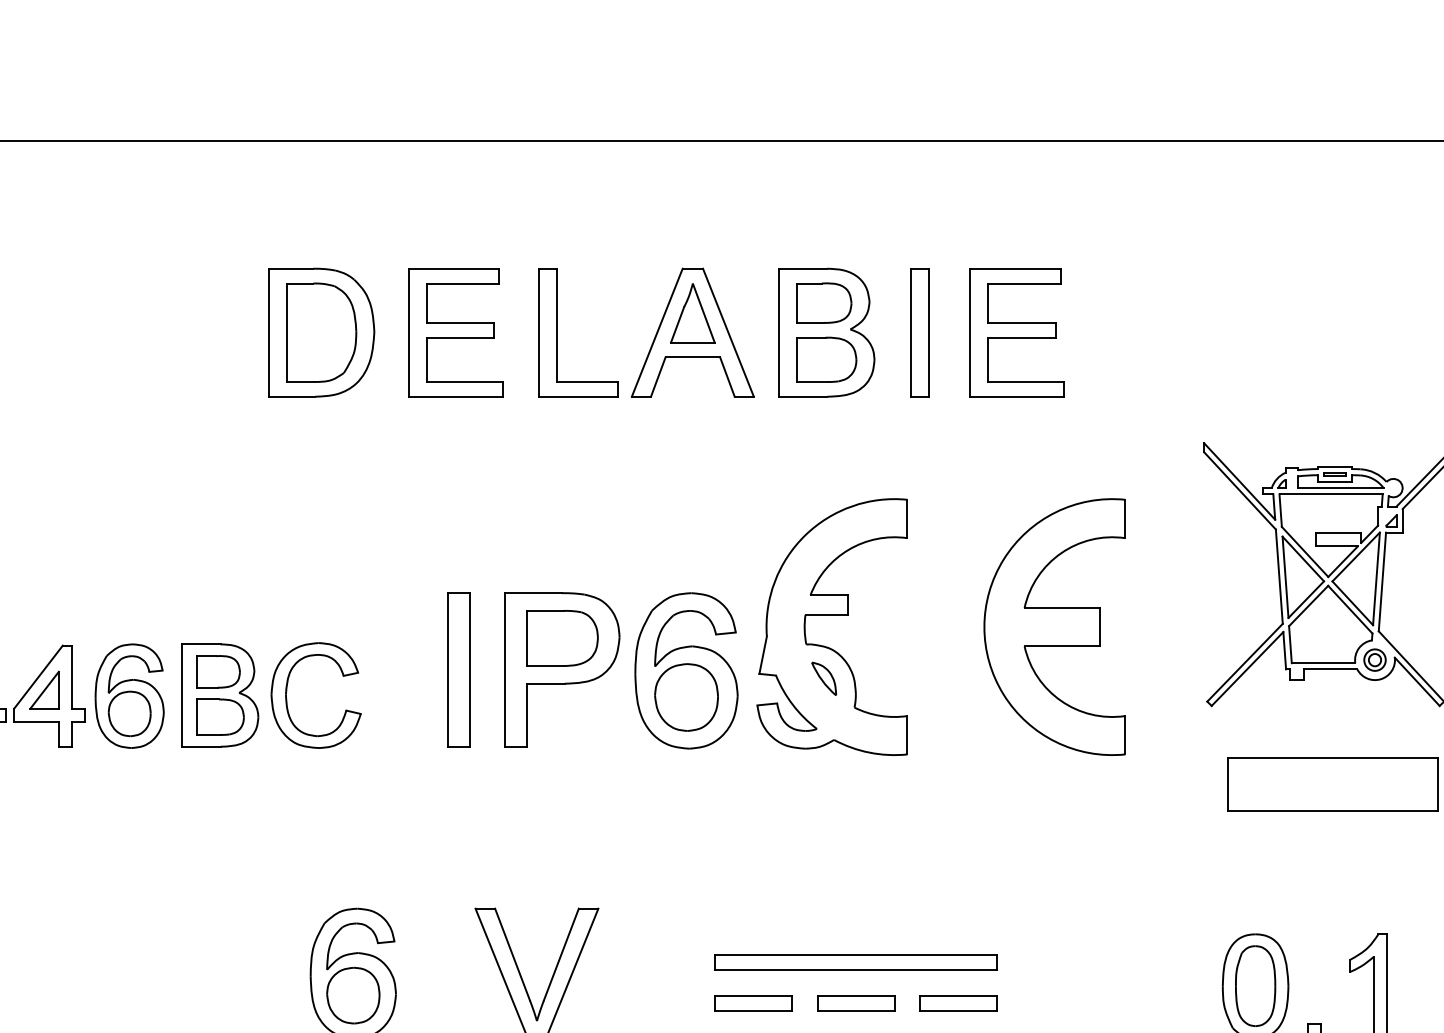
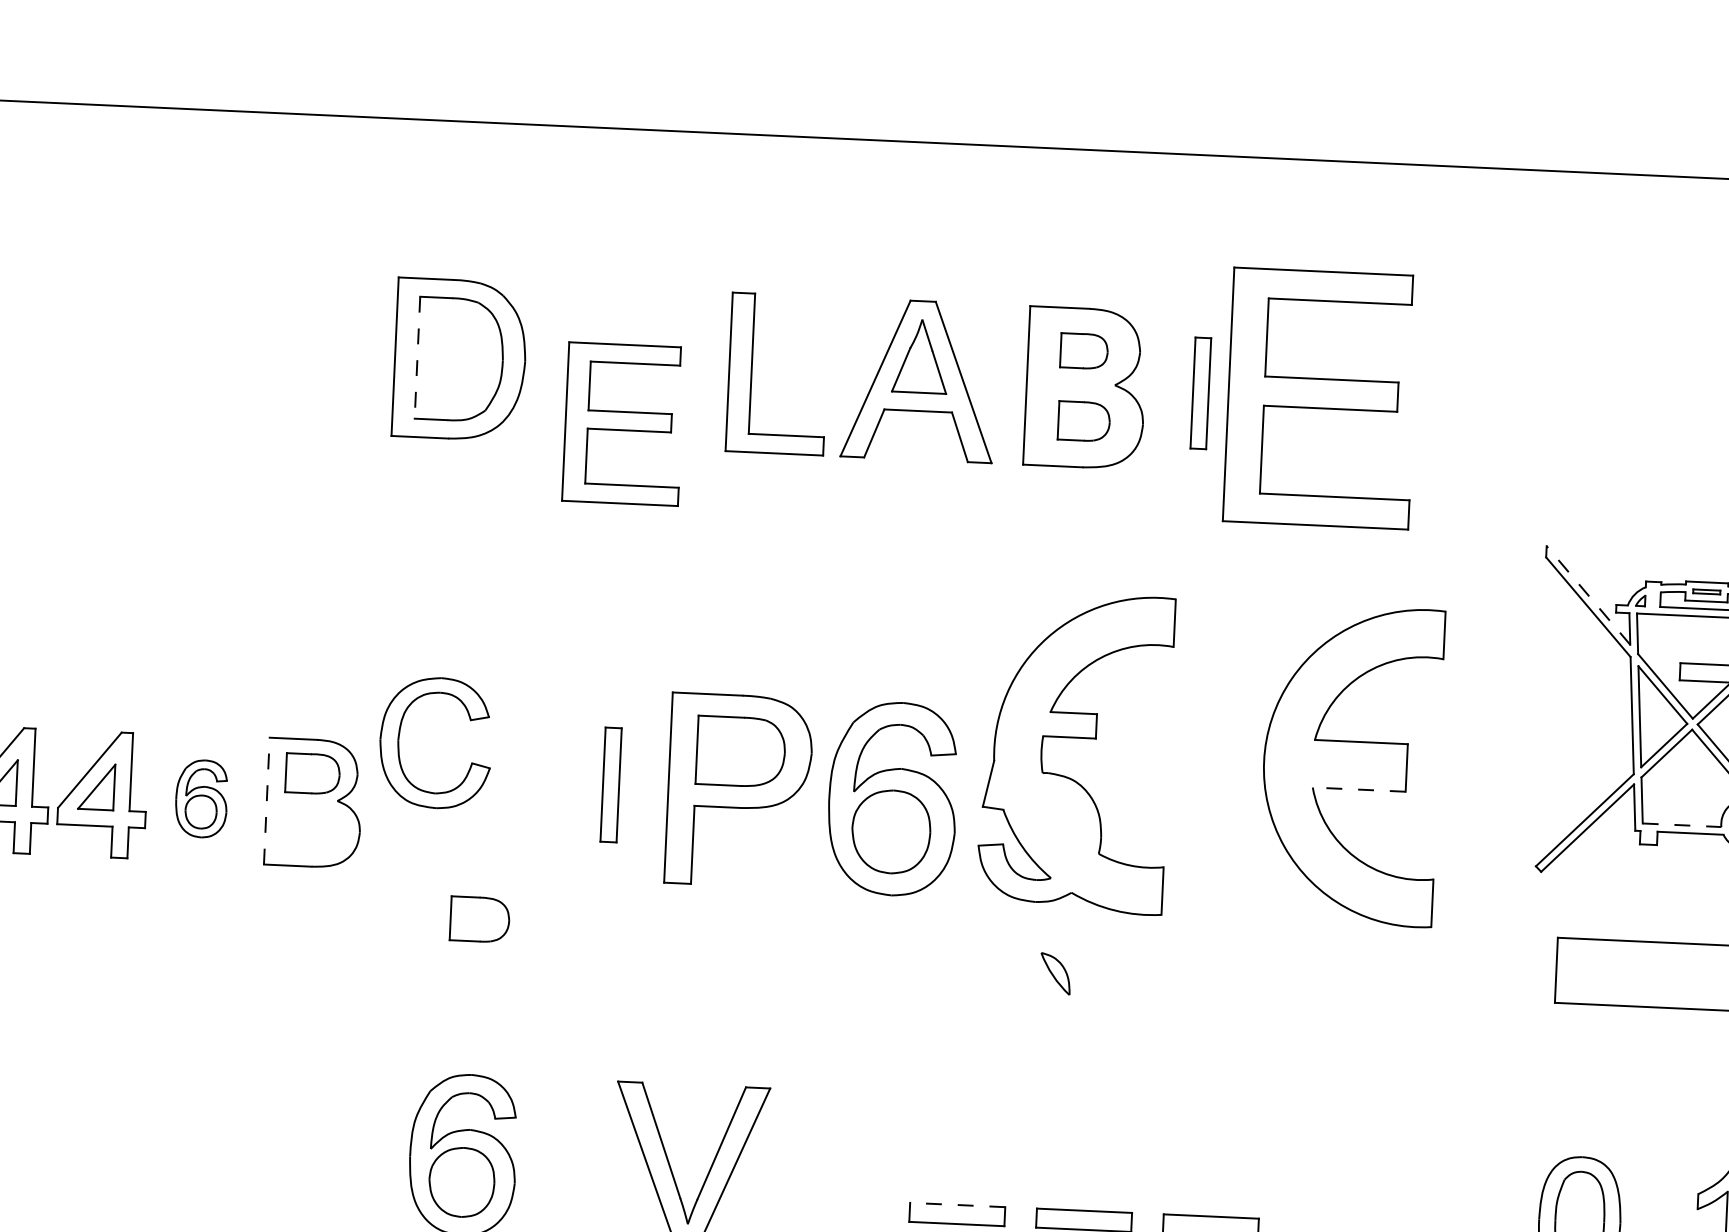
part: (824, 302) -> (1084, 350), size x0.7
part: (455, 332) -> (623, 423), moved
part: (919, 332) -> (1200, 392), size x0.7
part: (1016, 332) -> (1320, 398), size x1.6
line: (287, 333) -> (417, 358), solid -> dashed
part: (826, 359) -> (1083, 421), size x0.7
line: (1239, 481) -> (1588, 595), solid -> dashed
line: (1061, 646) -> (1358, 789), solid -> dashed
line: (1323, 663) -> (1682, 825), solid -> dashed
part: (458, 669) -> (610, 784), size x0.6
part: (824, 678) -> (1056, 973), moved
part: (287, 691) -> (400, 736), moved
part: (129, 695) -> (201, 798), size x0.6
line: (182, 695) -> (267, 801), solid -> dashed
part: (220, 716) -> (480, 918), moved
part: (855, 962) -> (1085, 1169), removed
line: (753, 995) -> (957, 1204), solid -> dashed

